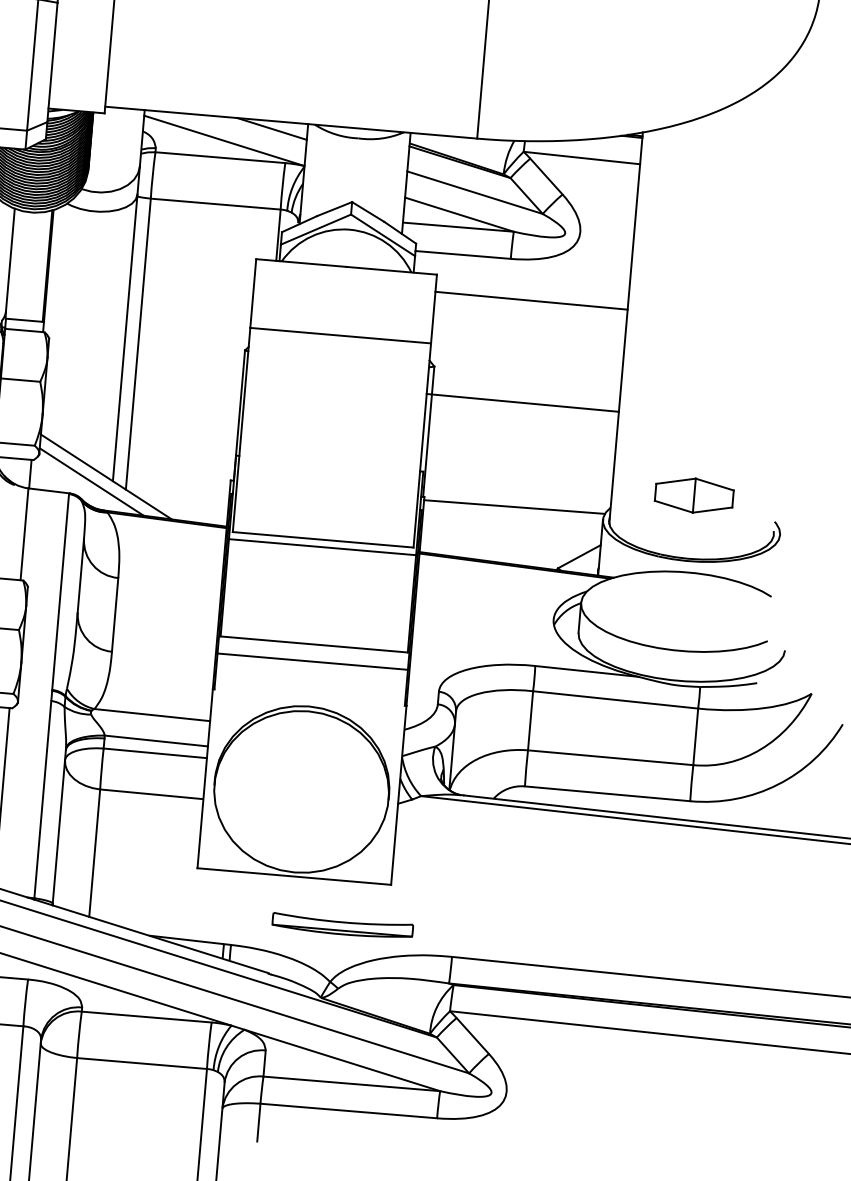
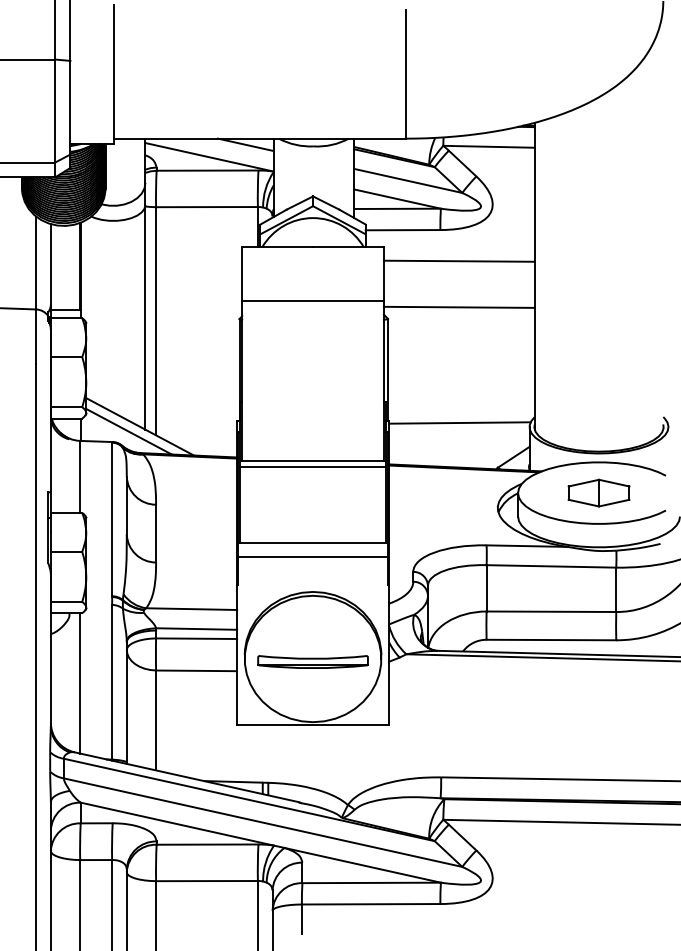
line: (521, 401) -> (458, 306), moved
part: (693, 494) -> (598, 492), moved
part: (342, 925) -> (312, 661), moved

